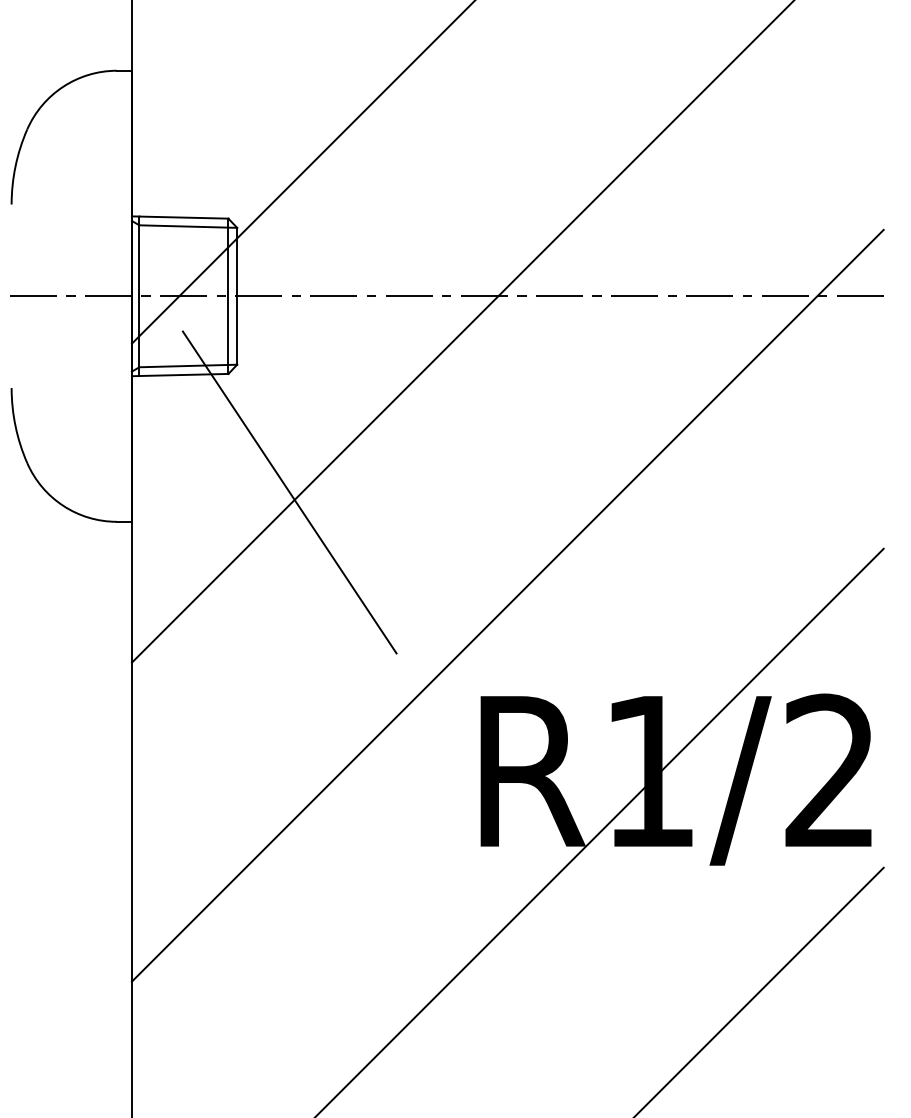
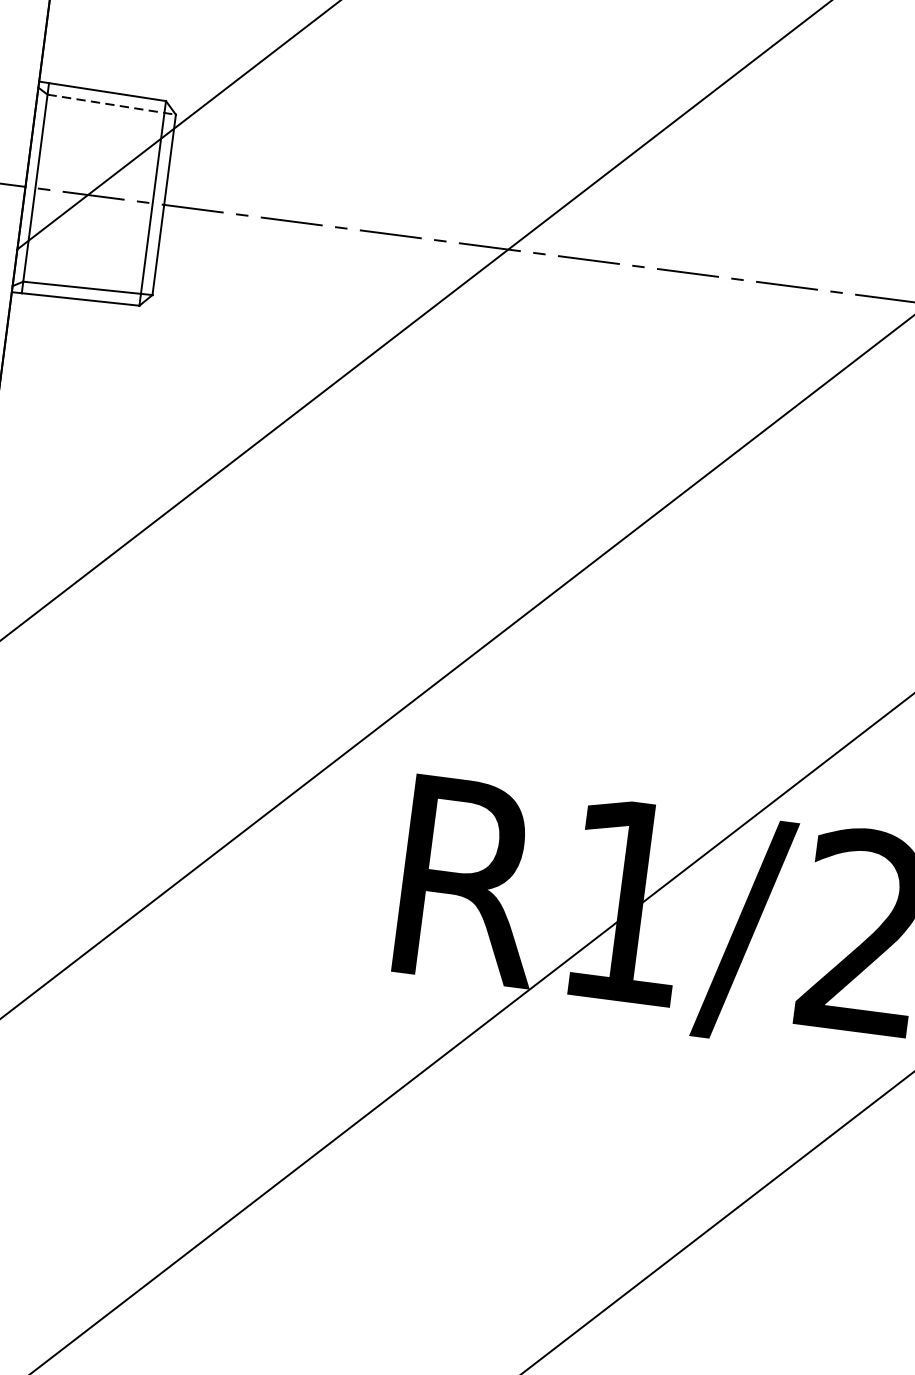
line: (188, 226) -> (112, 104), solid -> dashed
line: (289, 492) -> (199, 472), removed

